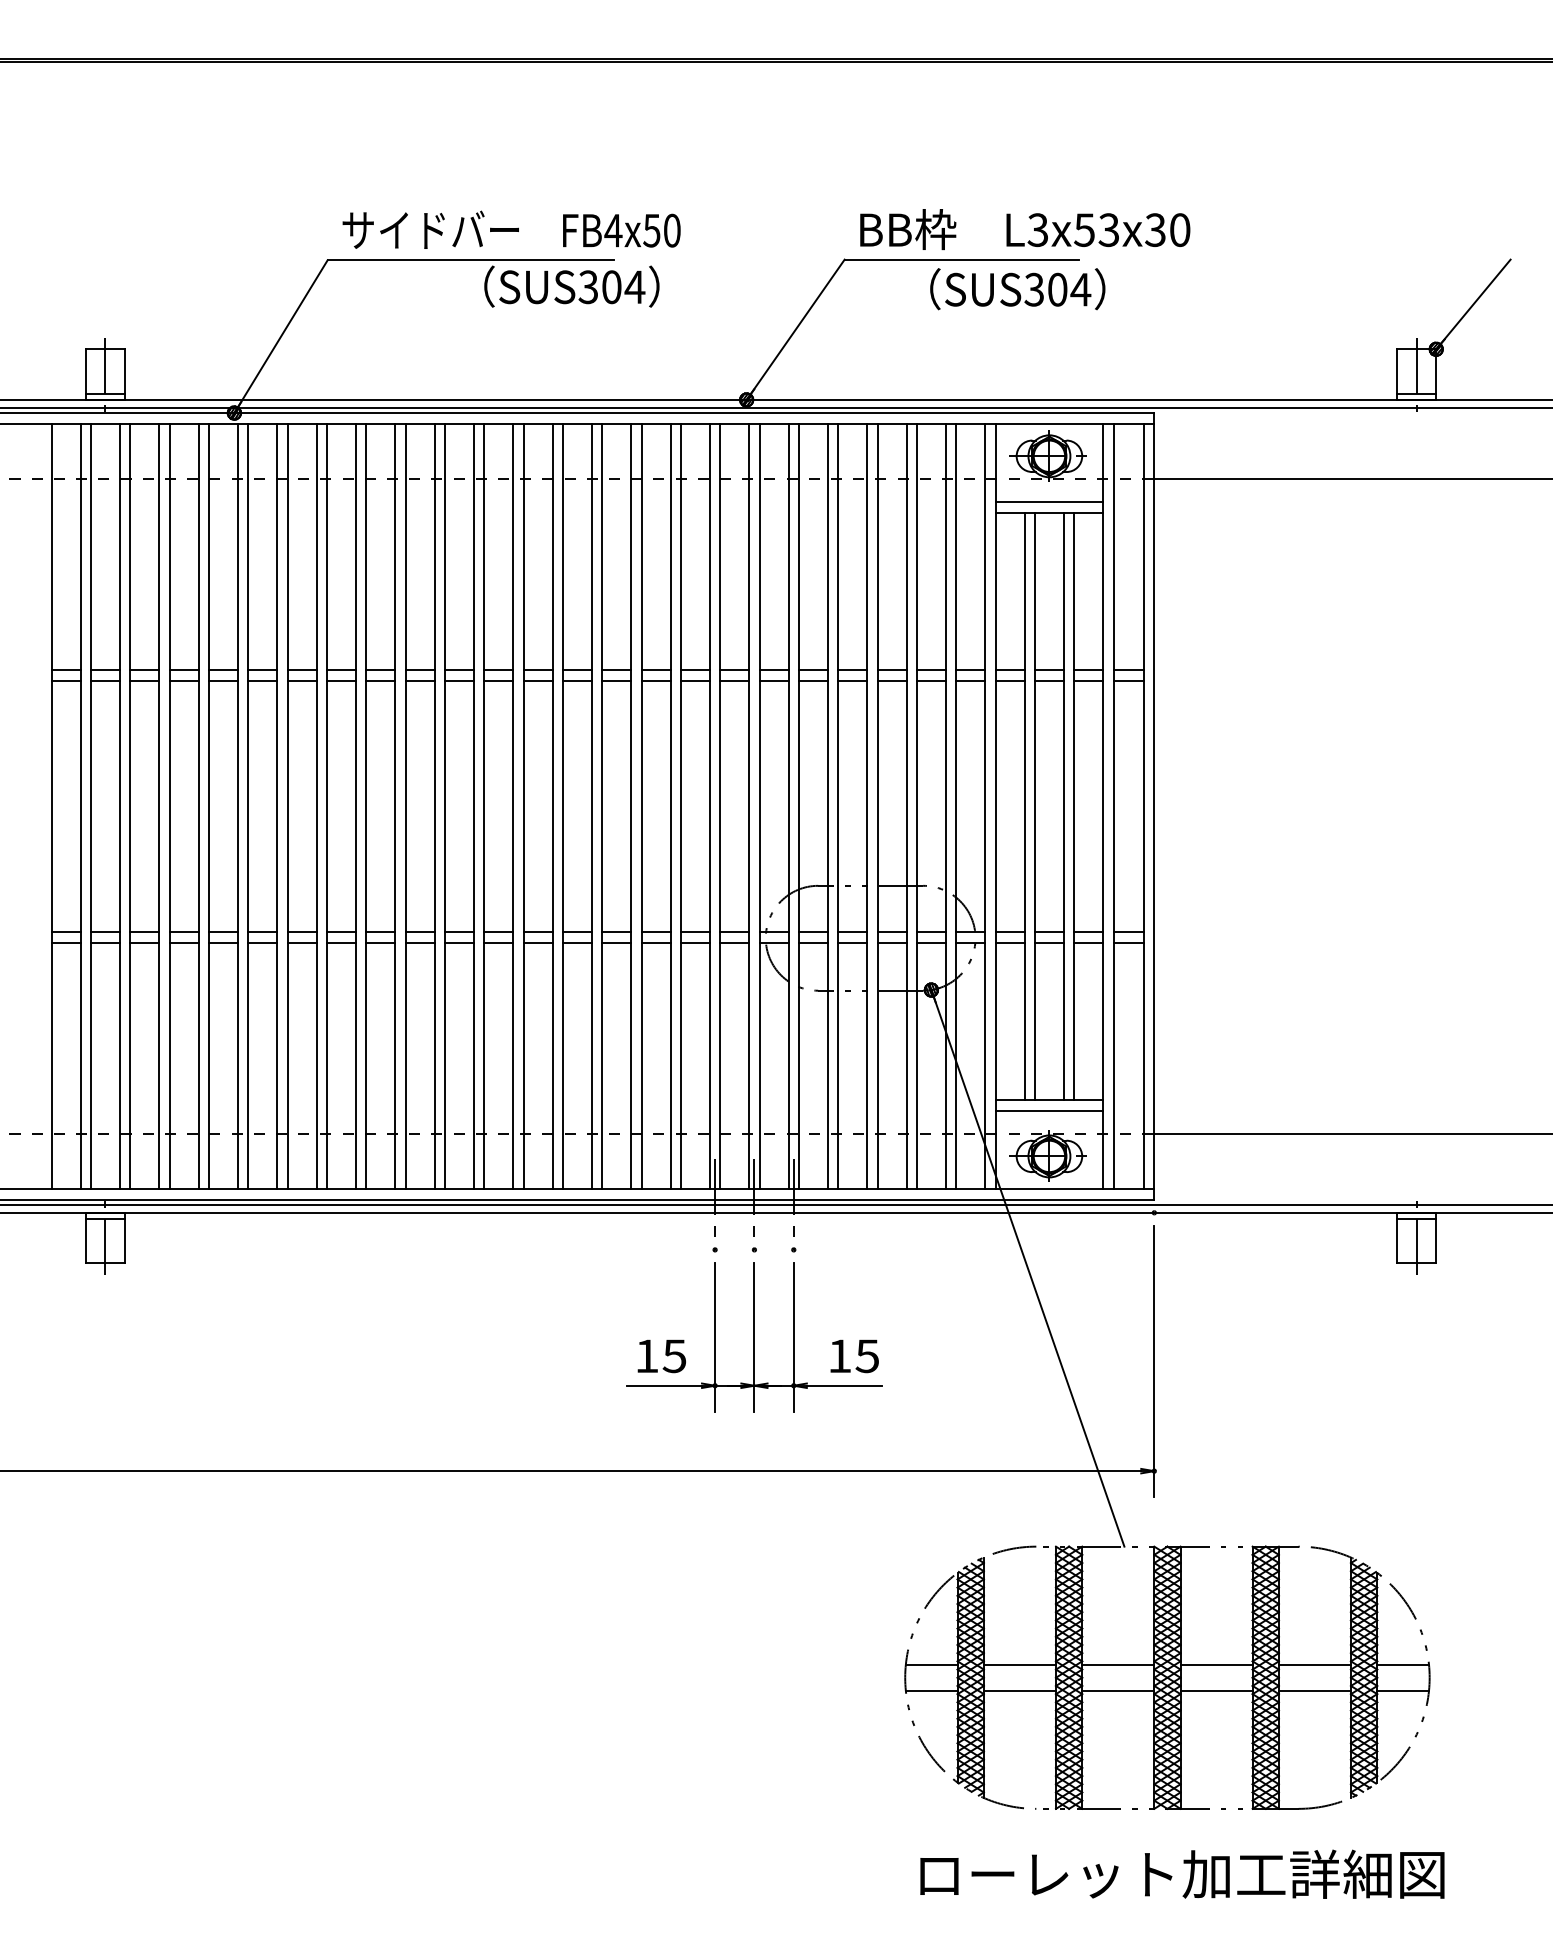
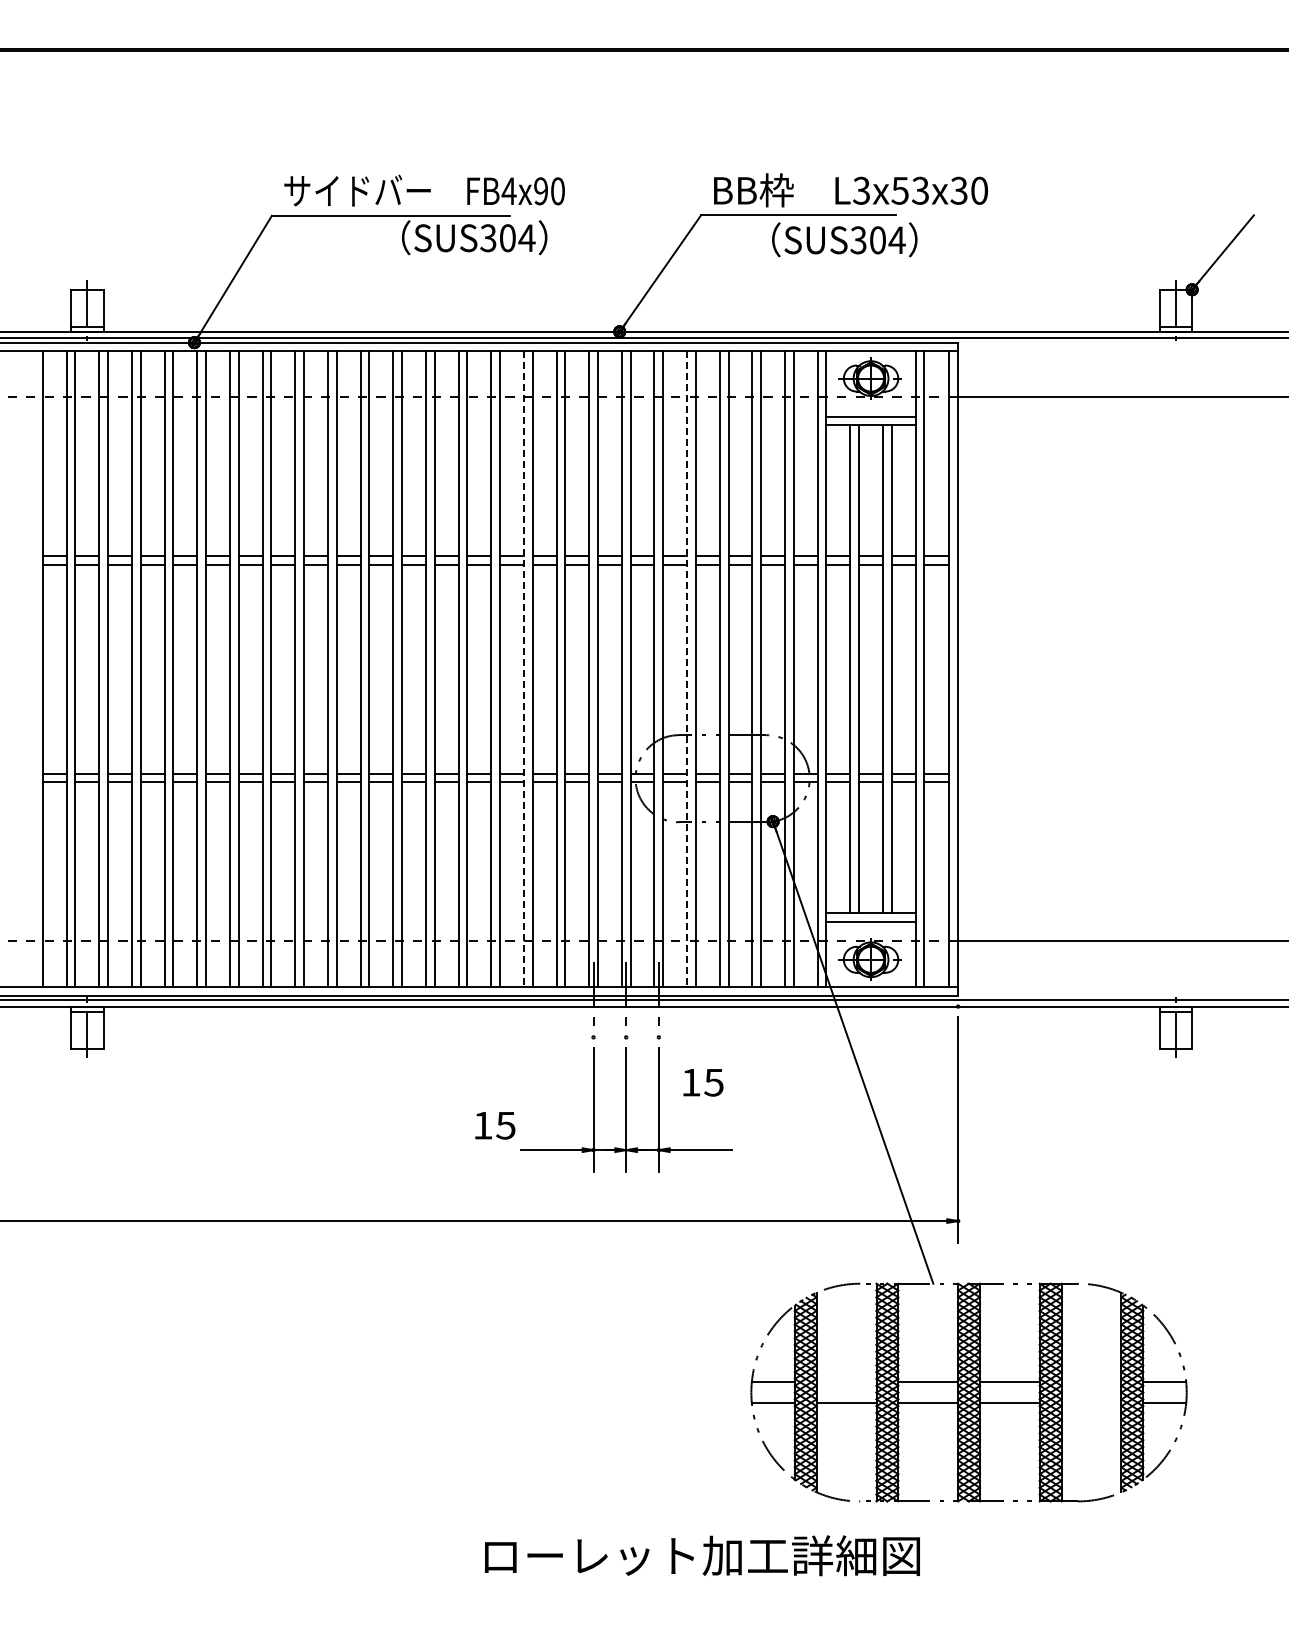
text: (651, 230) -> (540, 191), FB4x50 -> FB4x90
line: (630, 806) -> (523, 669), solid -> dashed
line: (828, 806) -> (687, 669), solid -> dashed
text: (662, 1356) -> (495, 1125), moved
text: (854, 1356) -> (703, 1082), moved
line: (1019, 1664) -> (846, 1381), removed
line: (1314, 1664) -> (1091, 1381), removed
line: (1314, 1690) -> (1091, 1403), removed
text: (1182, 1874) -> (702, 1555), moved

